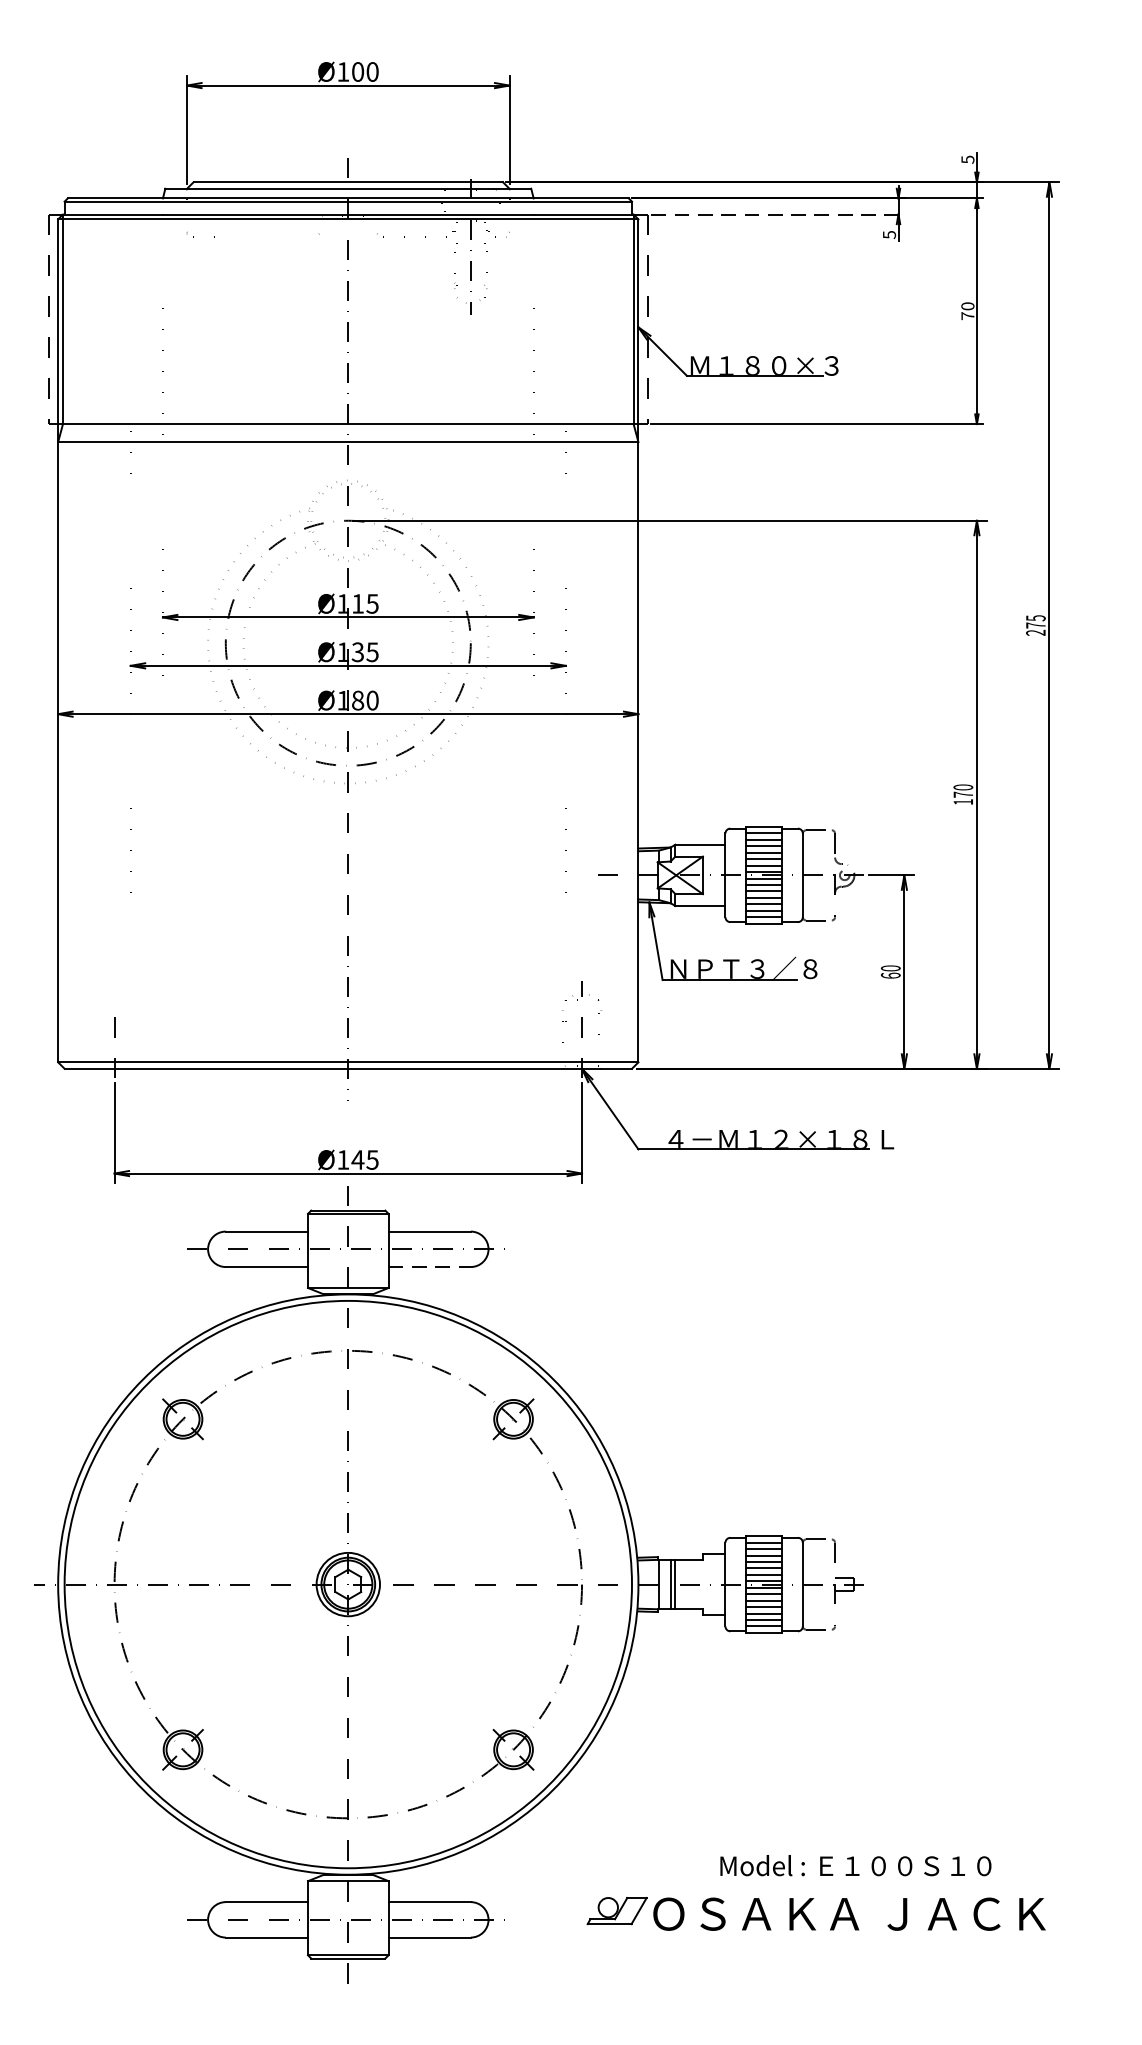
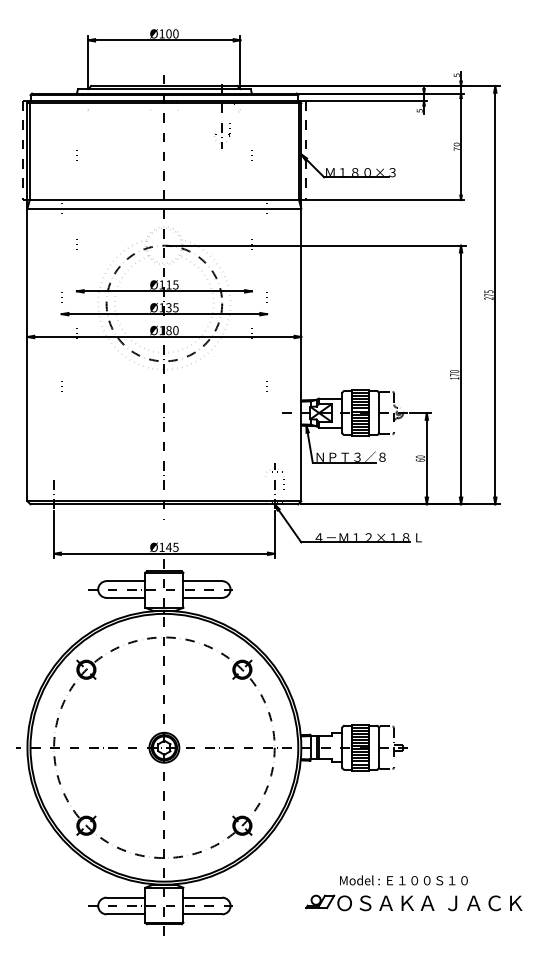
line: (778, 215) -> (367, 101), dashed -> solid
line: (431, 1266) -> (203, 597), dashed -> solid
part: (814, 1912) -> (413, 902), moved

